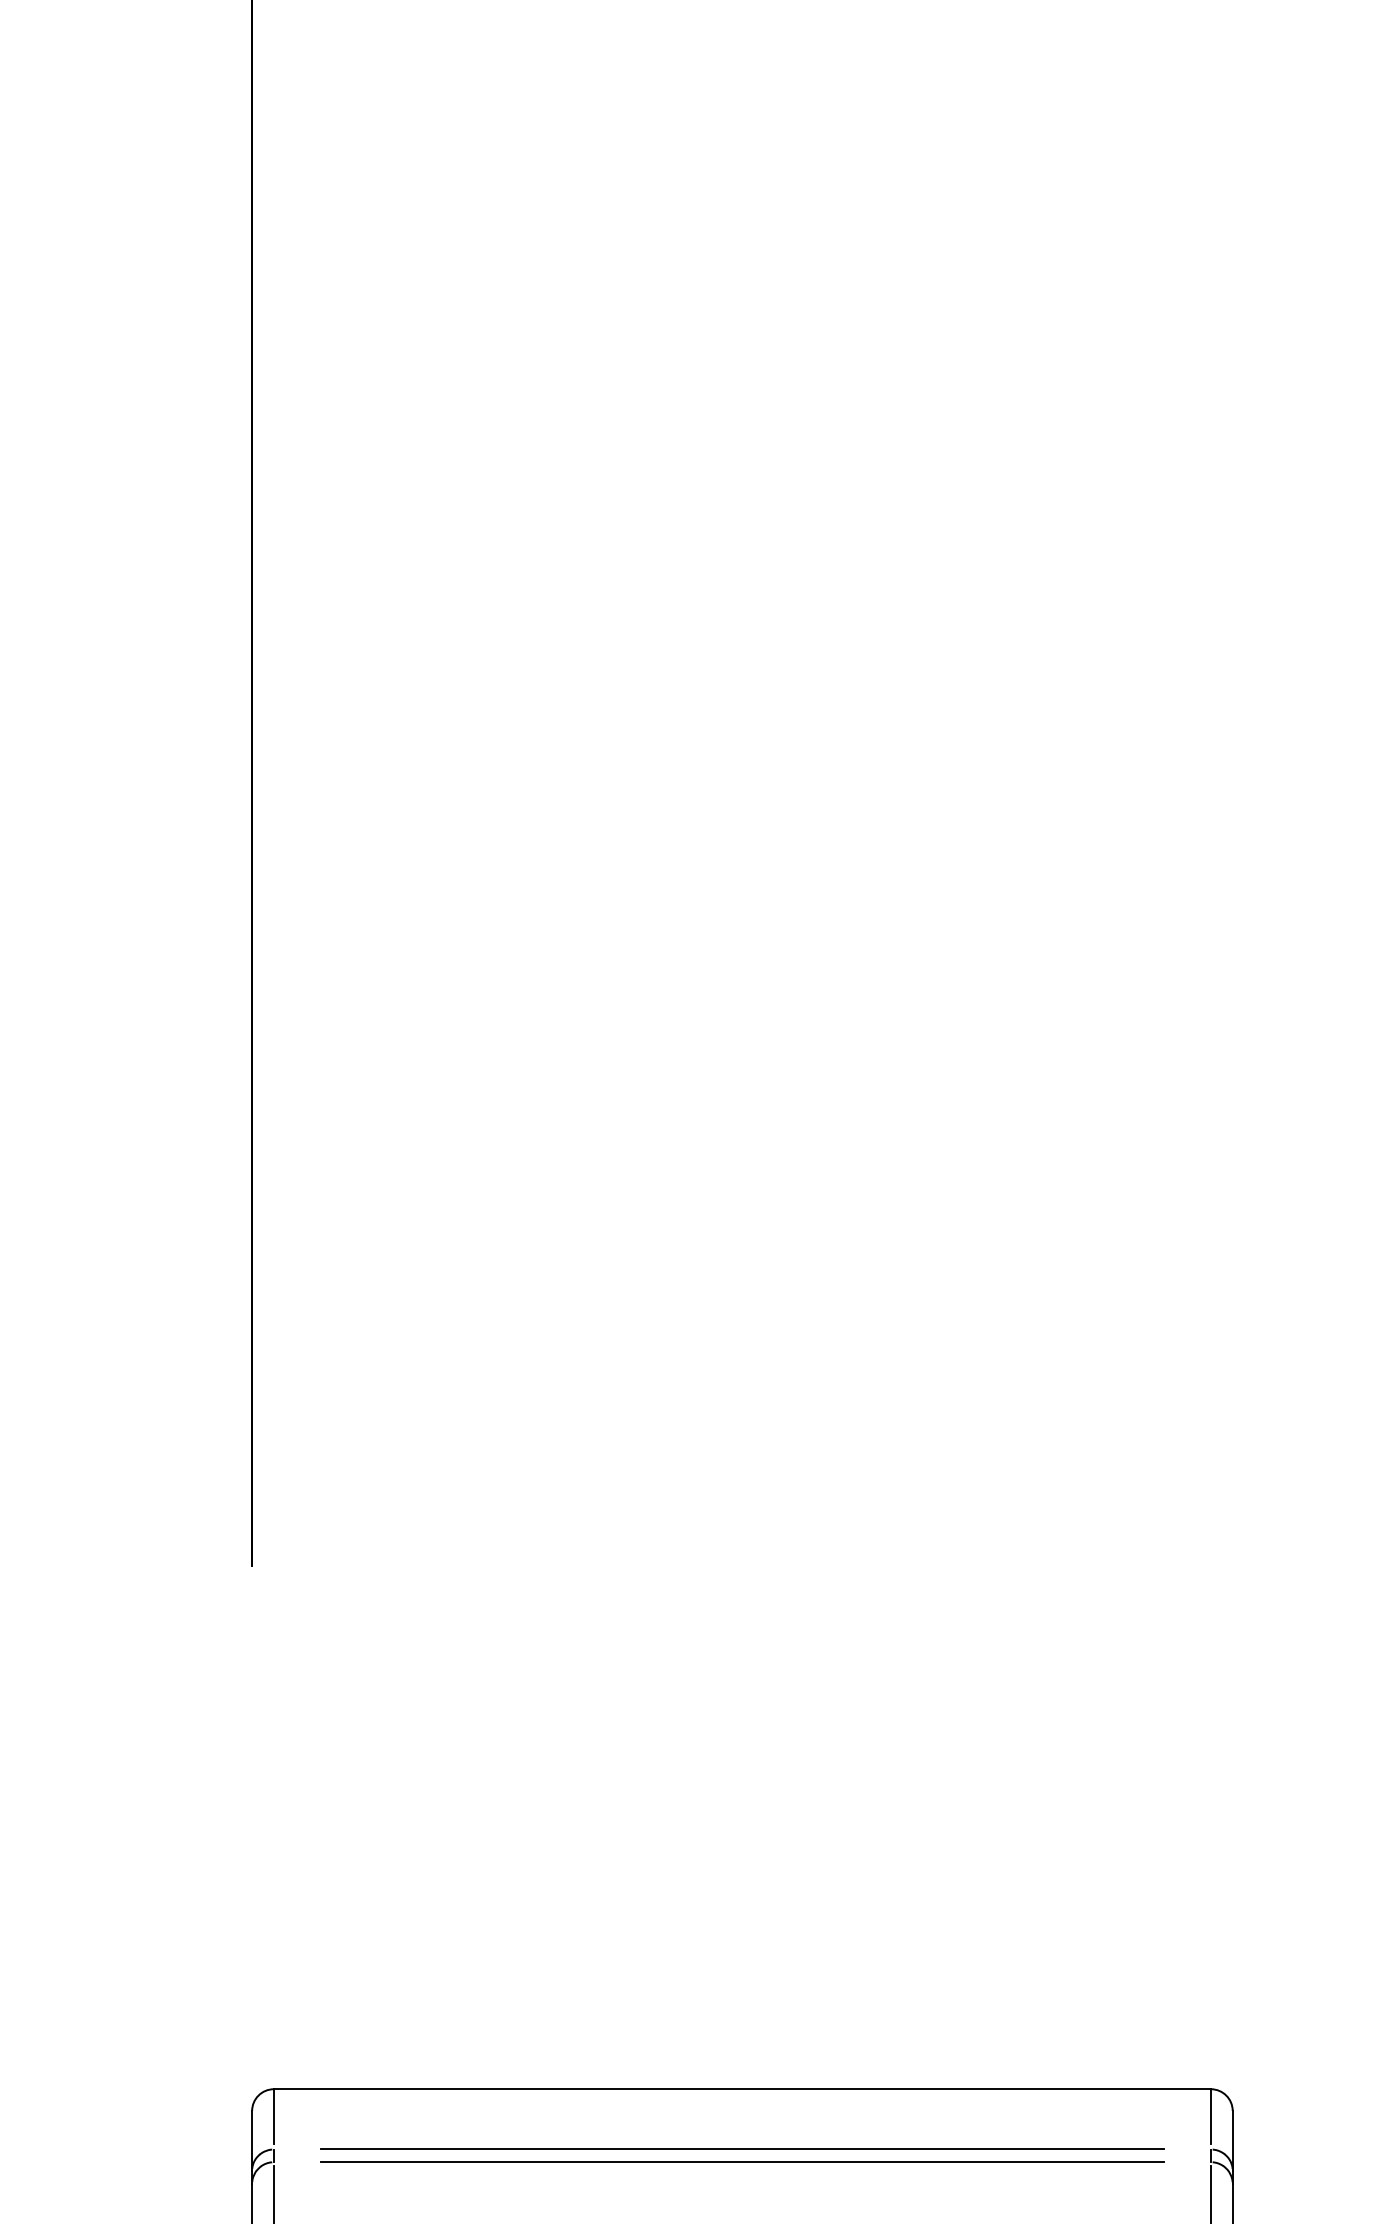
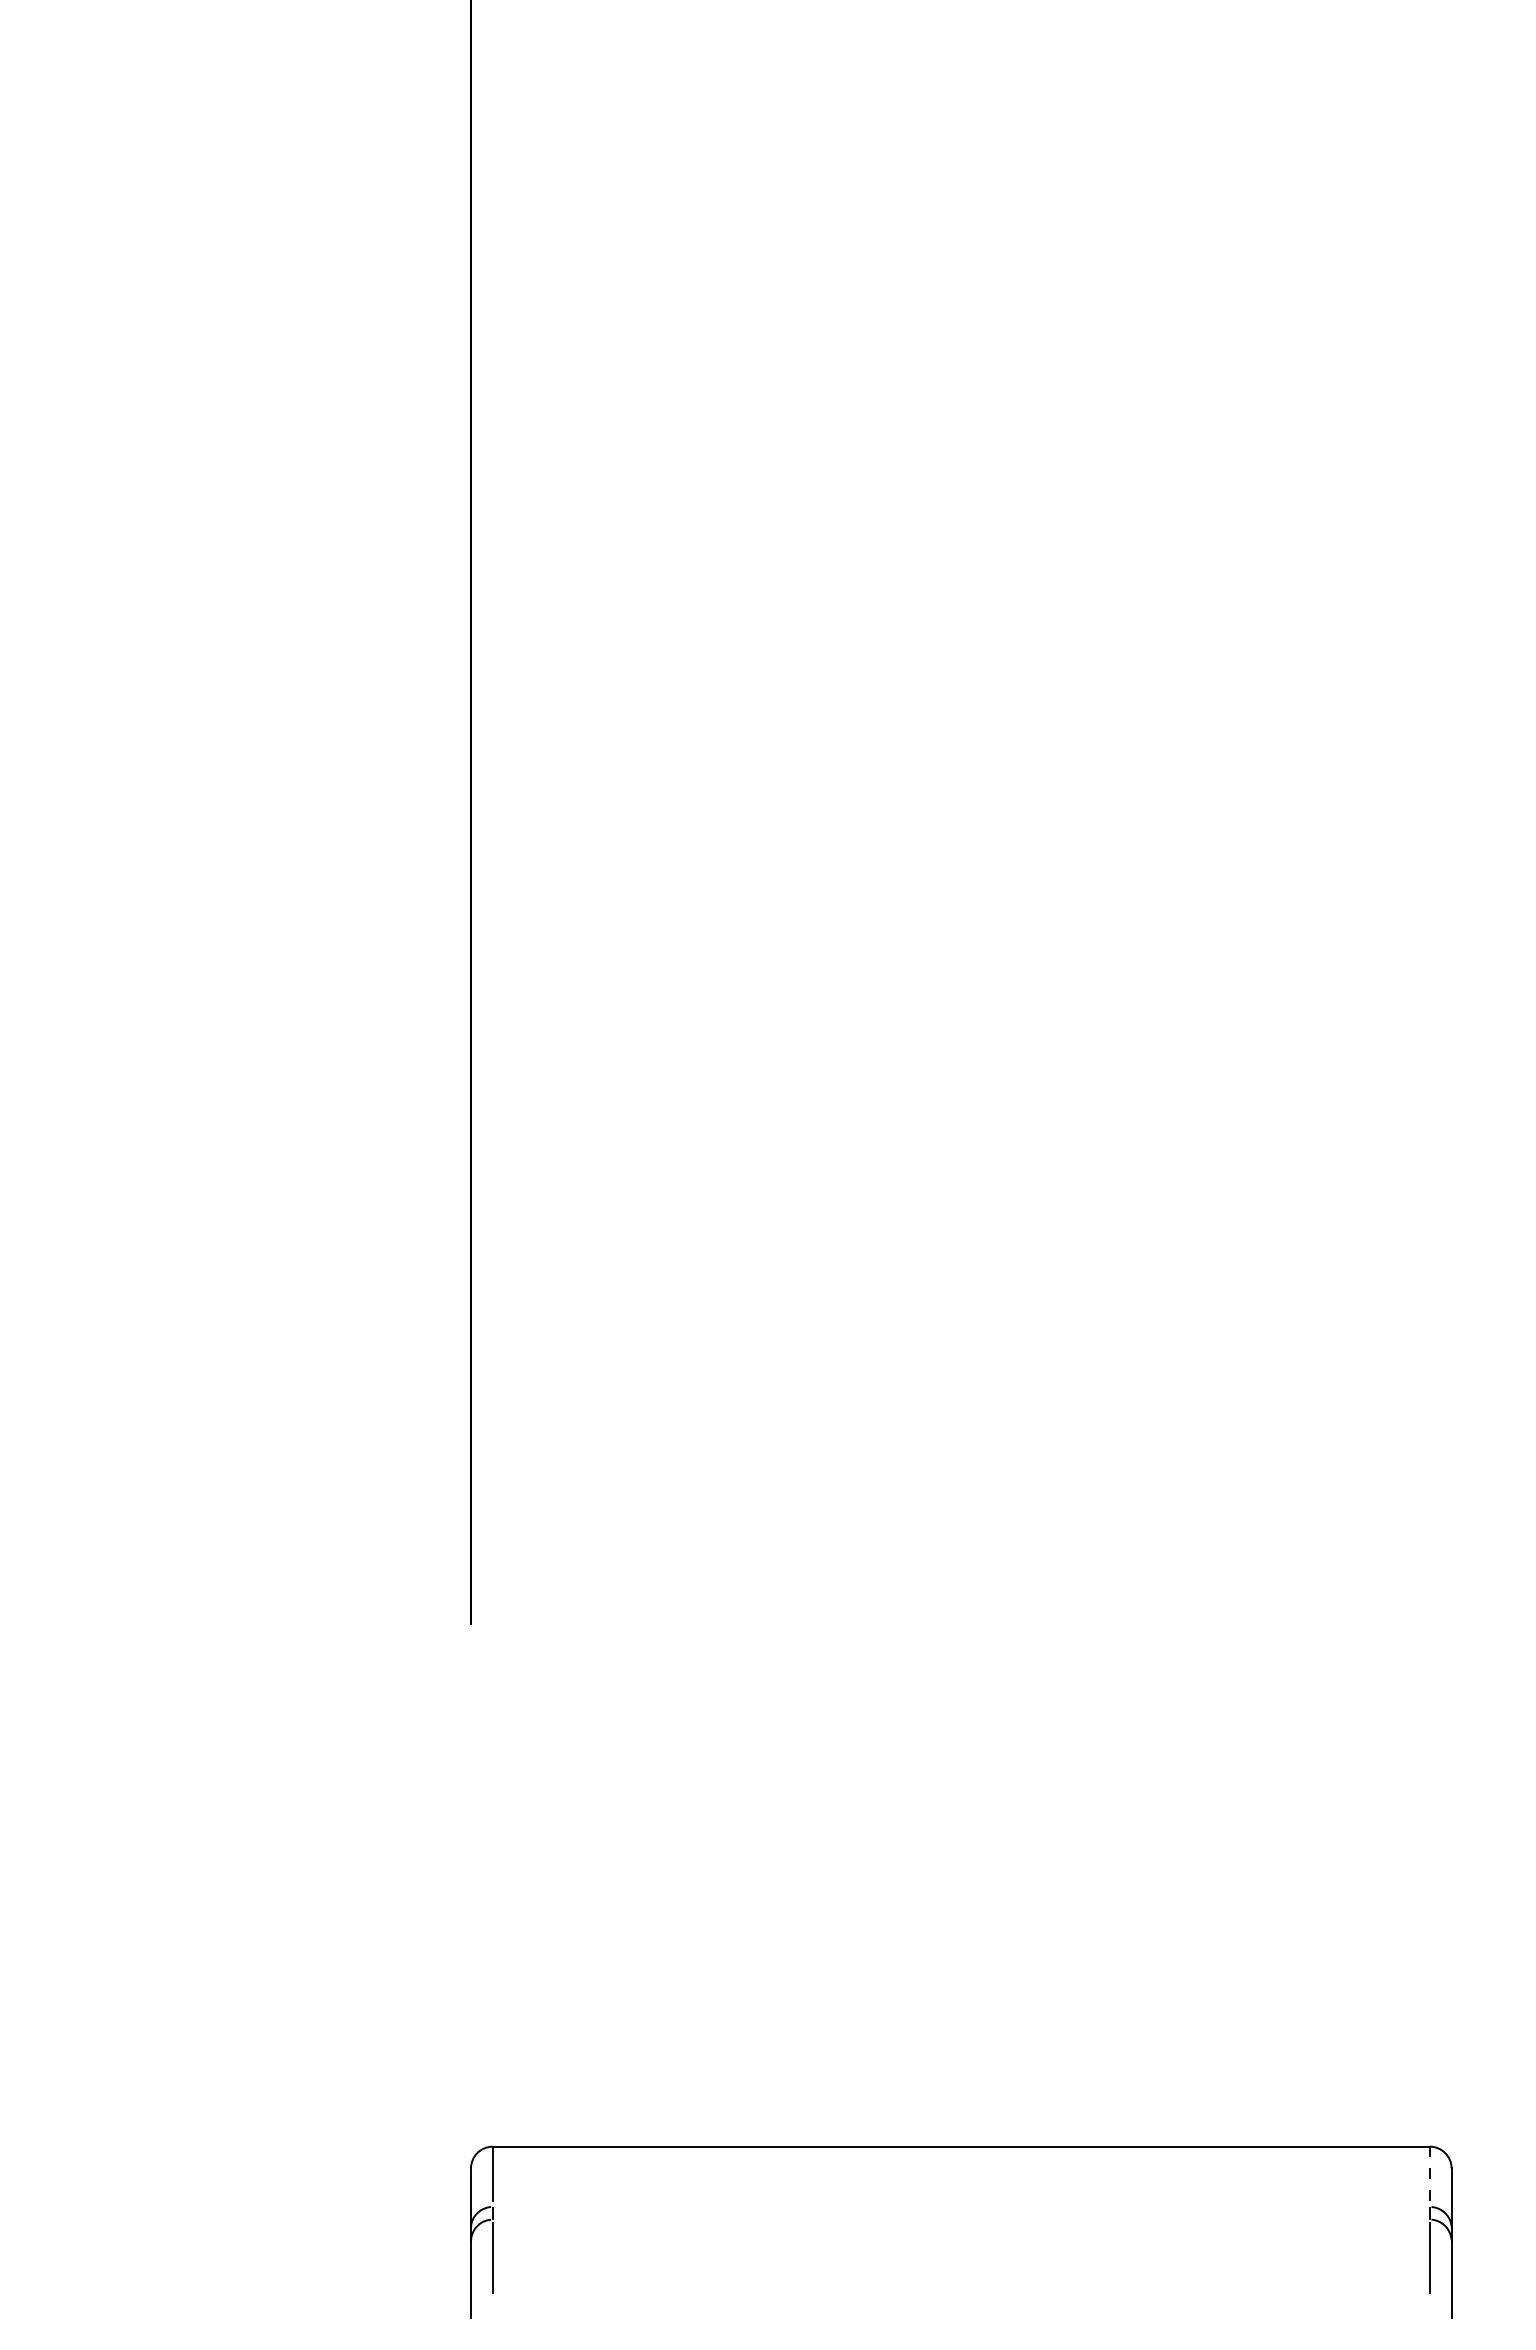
line: (1210, 2116) -> (1429, 2173), solid -> dashed
line: (741, 2149) -> (960, 2206), removed
line: (741, 2162) -> (960, 2219), removed

